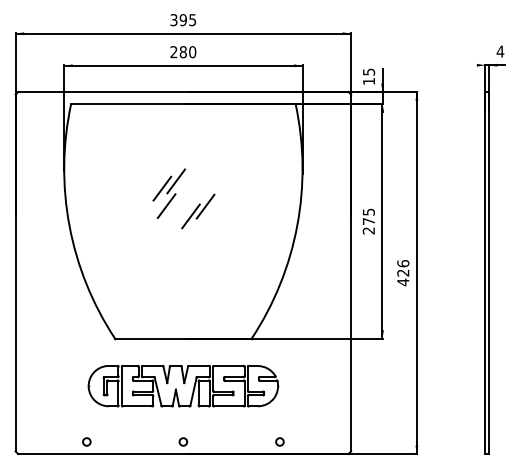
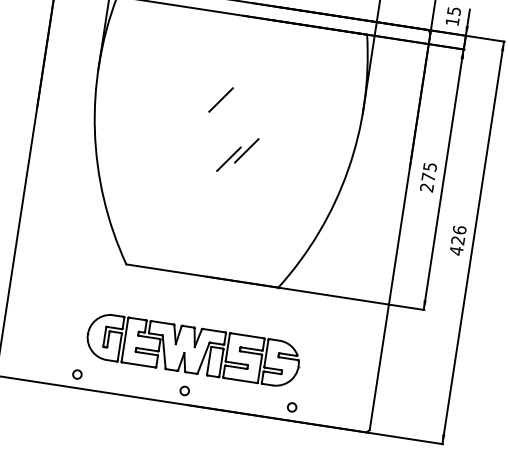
line: (162, 188) -> (204, 105), removed
line: (166, 206) -> (206, 126), removed
part: (198, 211) -> (238, 155), moved
part: (183, 386) -> (193, 350), moved

